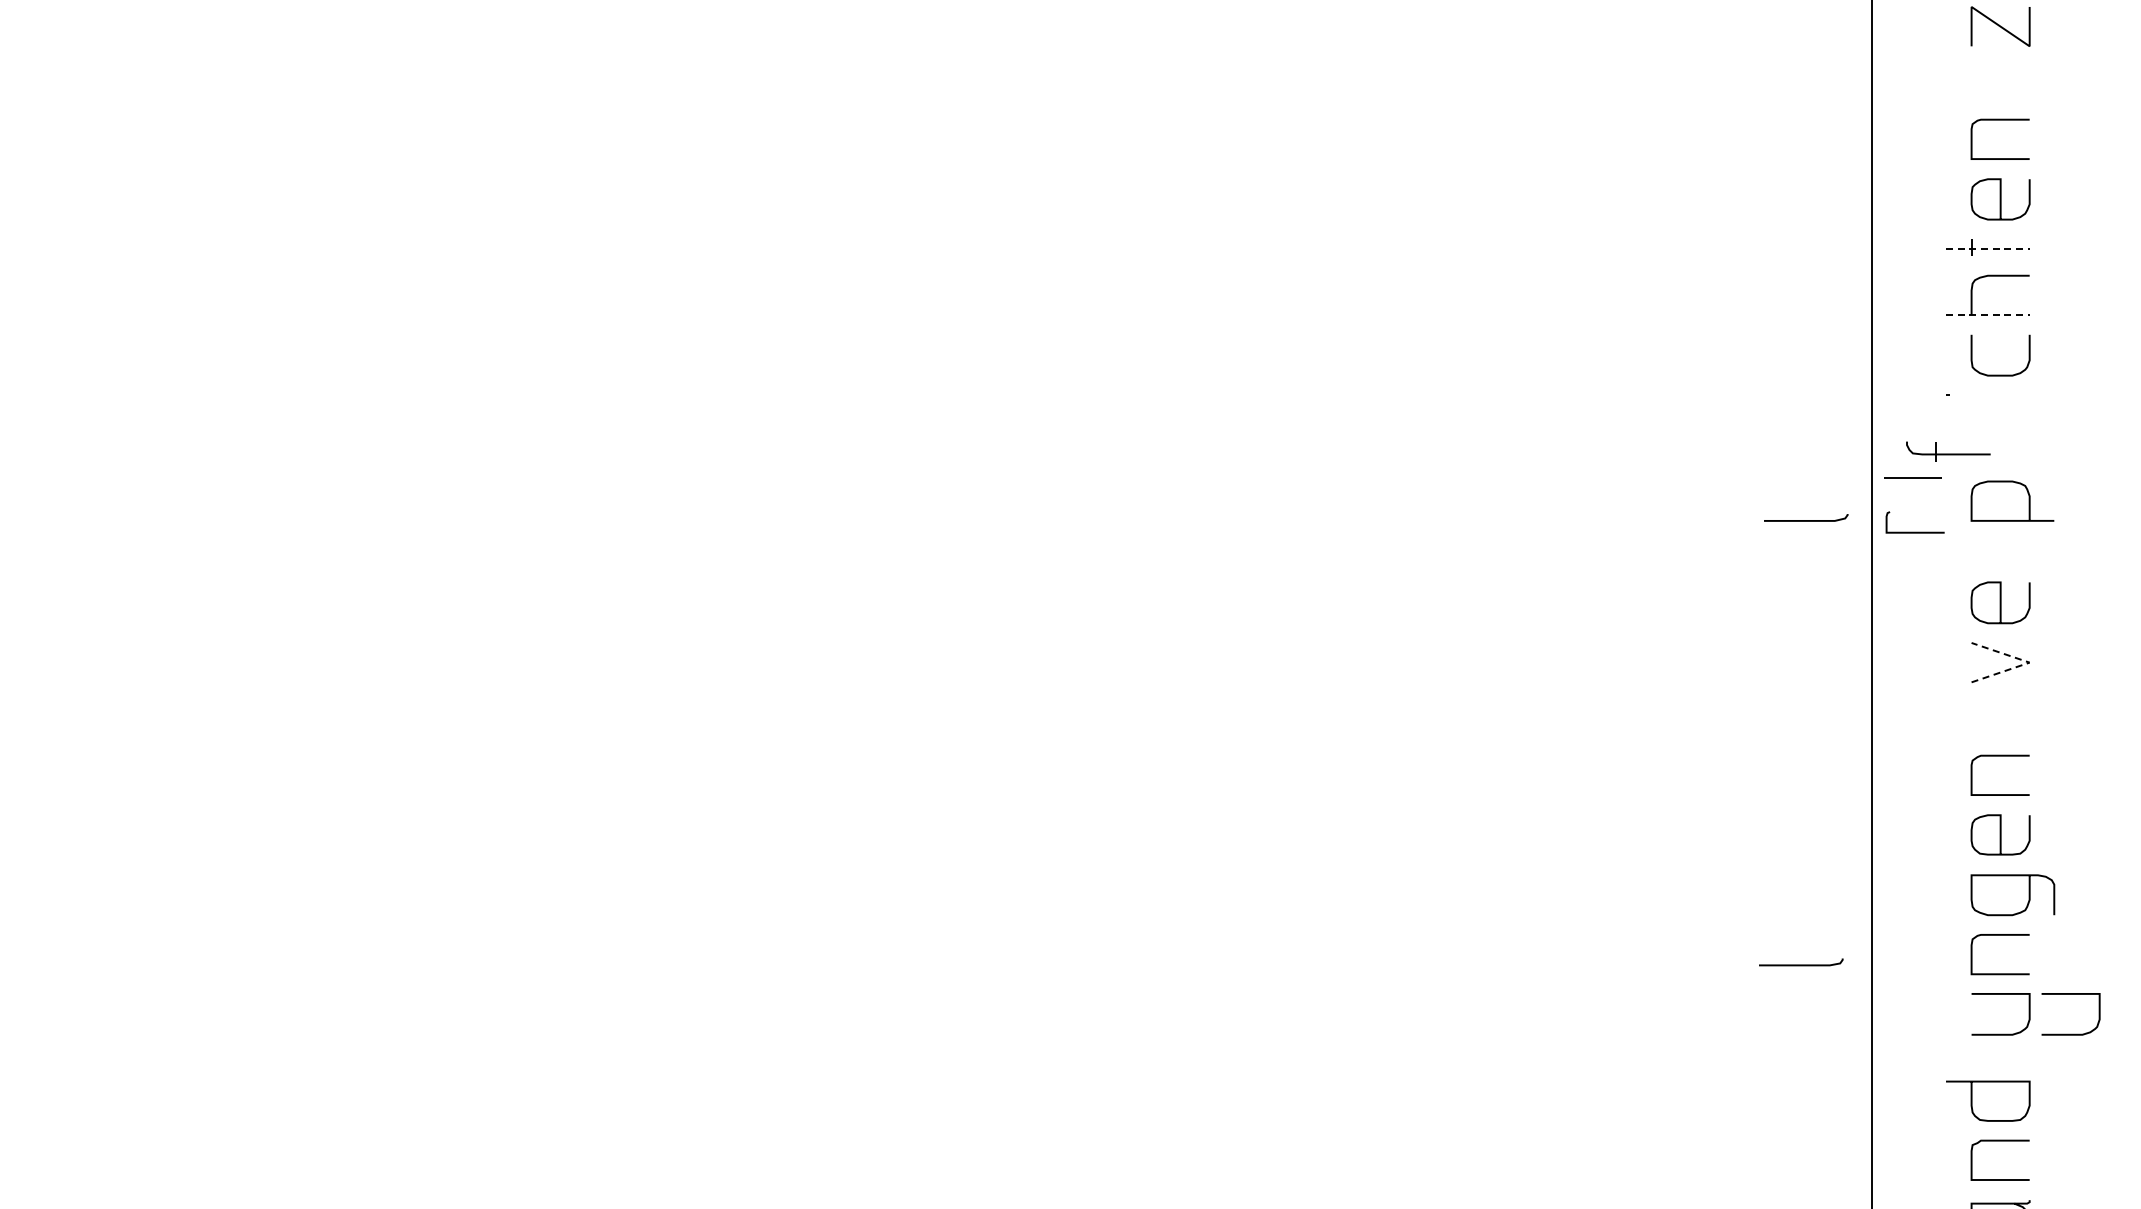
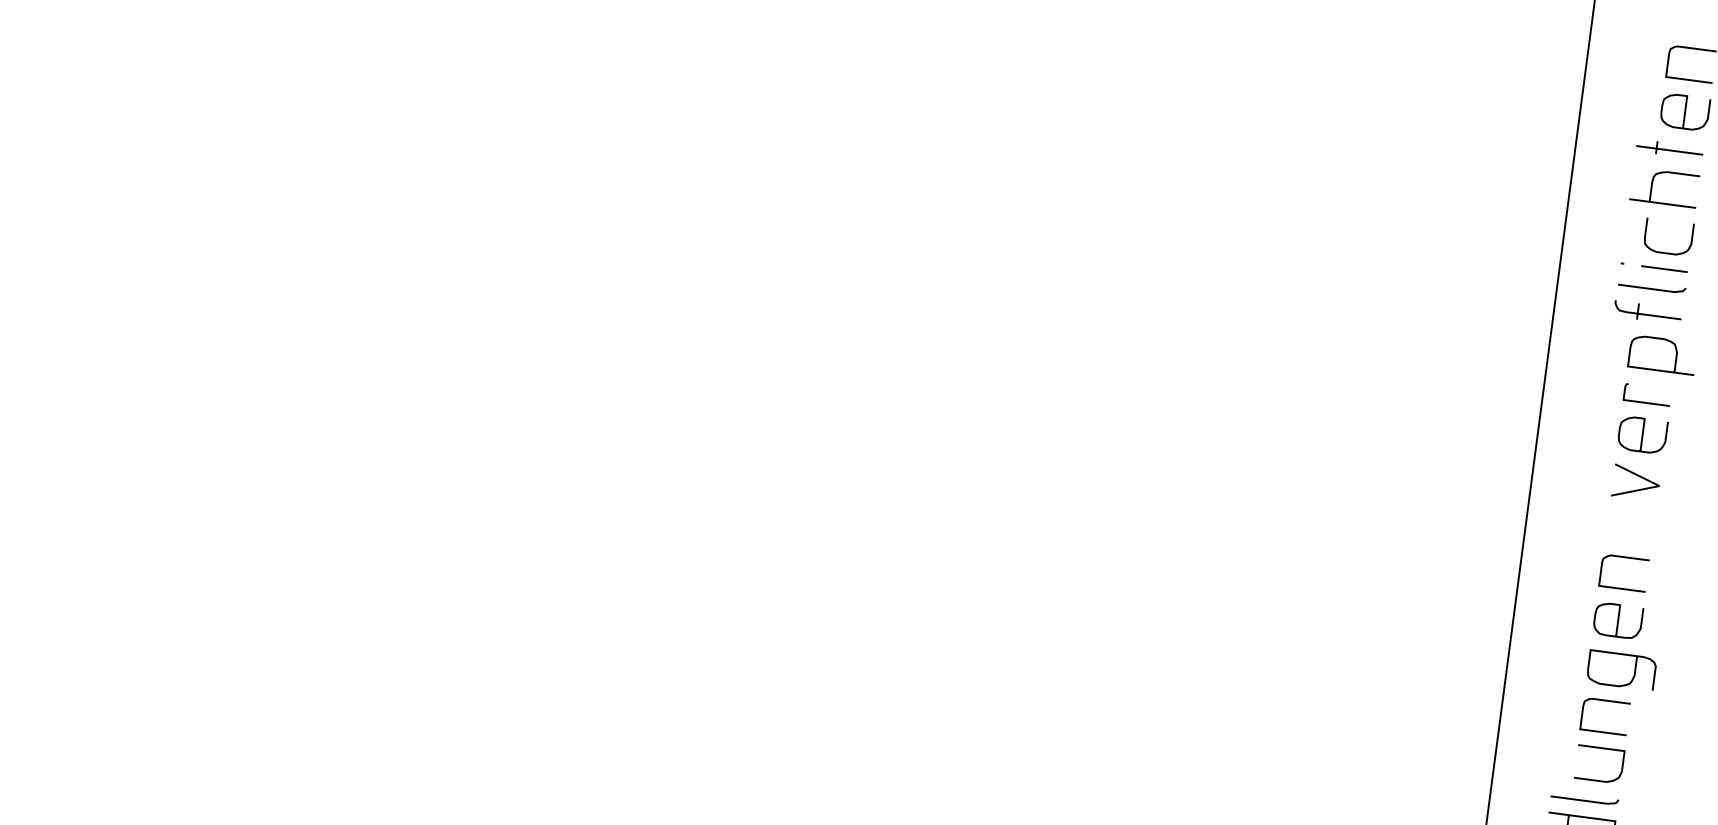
line: (1987, 248) -> (1669, 150), dashed -> solid
line: (1987, 315) -> (1662, 203), dashed -> solid
part: (1948, 451) -> (1648, 312), moved
line: (1912, 477) -> (1664, 268), moved
line: (1806, 520) -> (1651, 288), moved
line: (1914, 531) -> (1646, 401), moved
line: (2029, 662) -> (1659, 485), dashed -> solid
line: (1801, 964) -> (1584, 800), moved
curve: (2070, 1033) -> (1653, 787), removed

